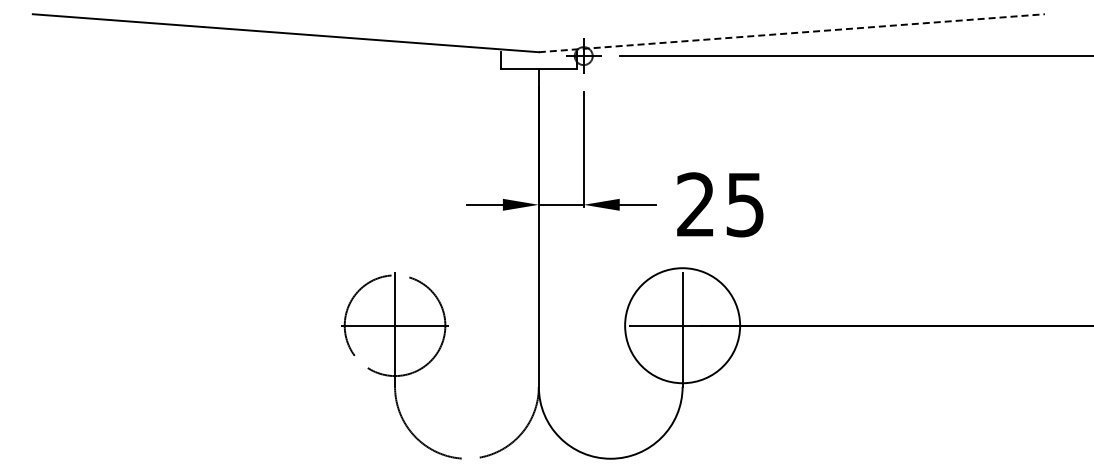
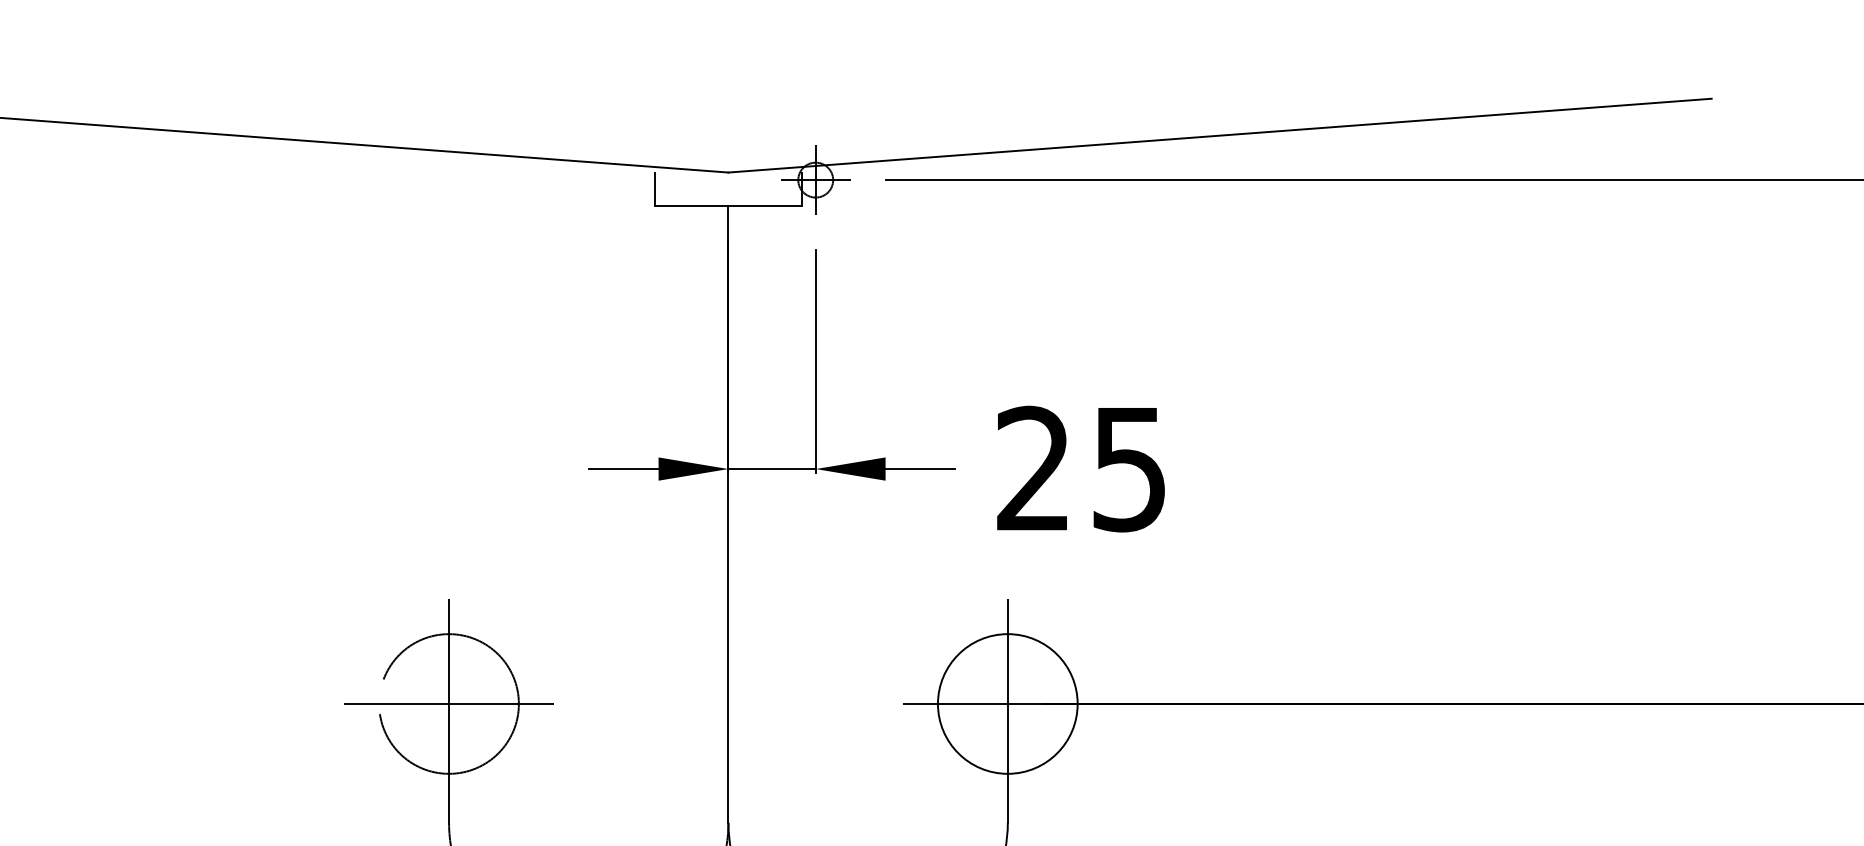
line: (791, 33) -> (1219, 136), dashed -> solid
circle: (395, 325) -> (449, 703), size x0.71
circle: (682, 325) -> (1007, 703), size x0.62

